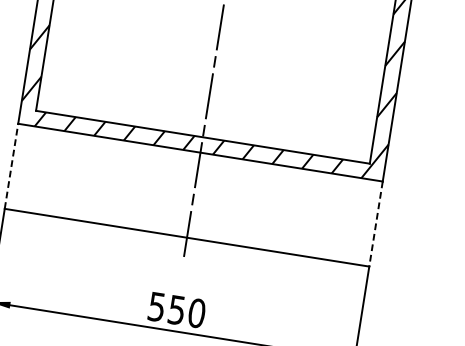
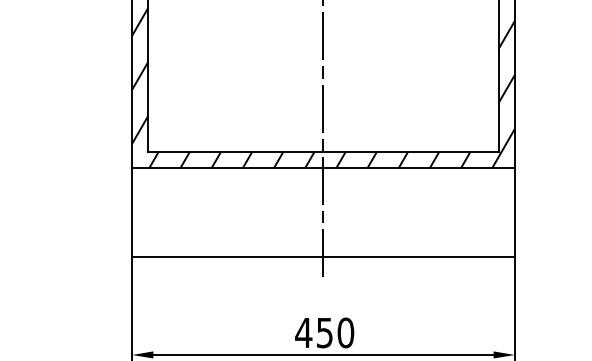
line: (11, 166) -> (132, 212), dashed -> solid
line: (375, 224) -> (514, 212), dashed -> solid
text: (156, 307) -> (303, 333), 550 -> 450

